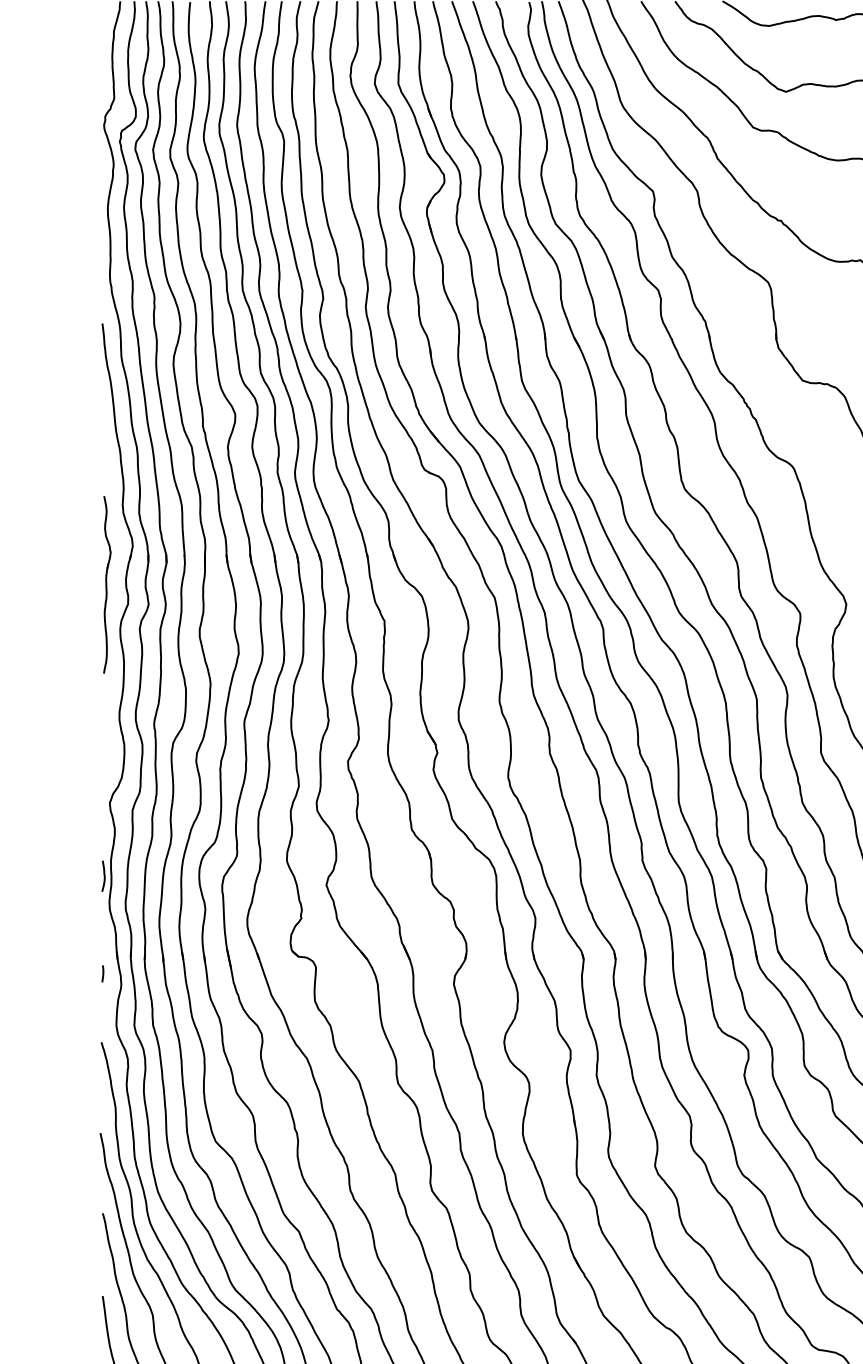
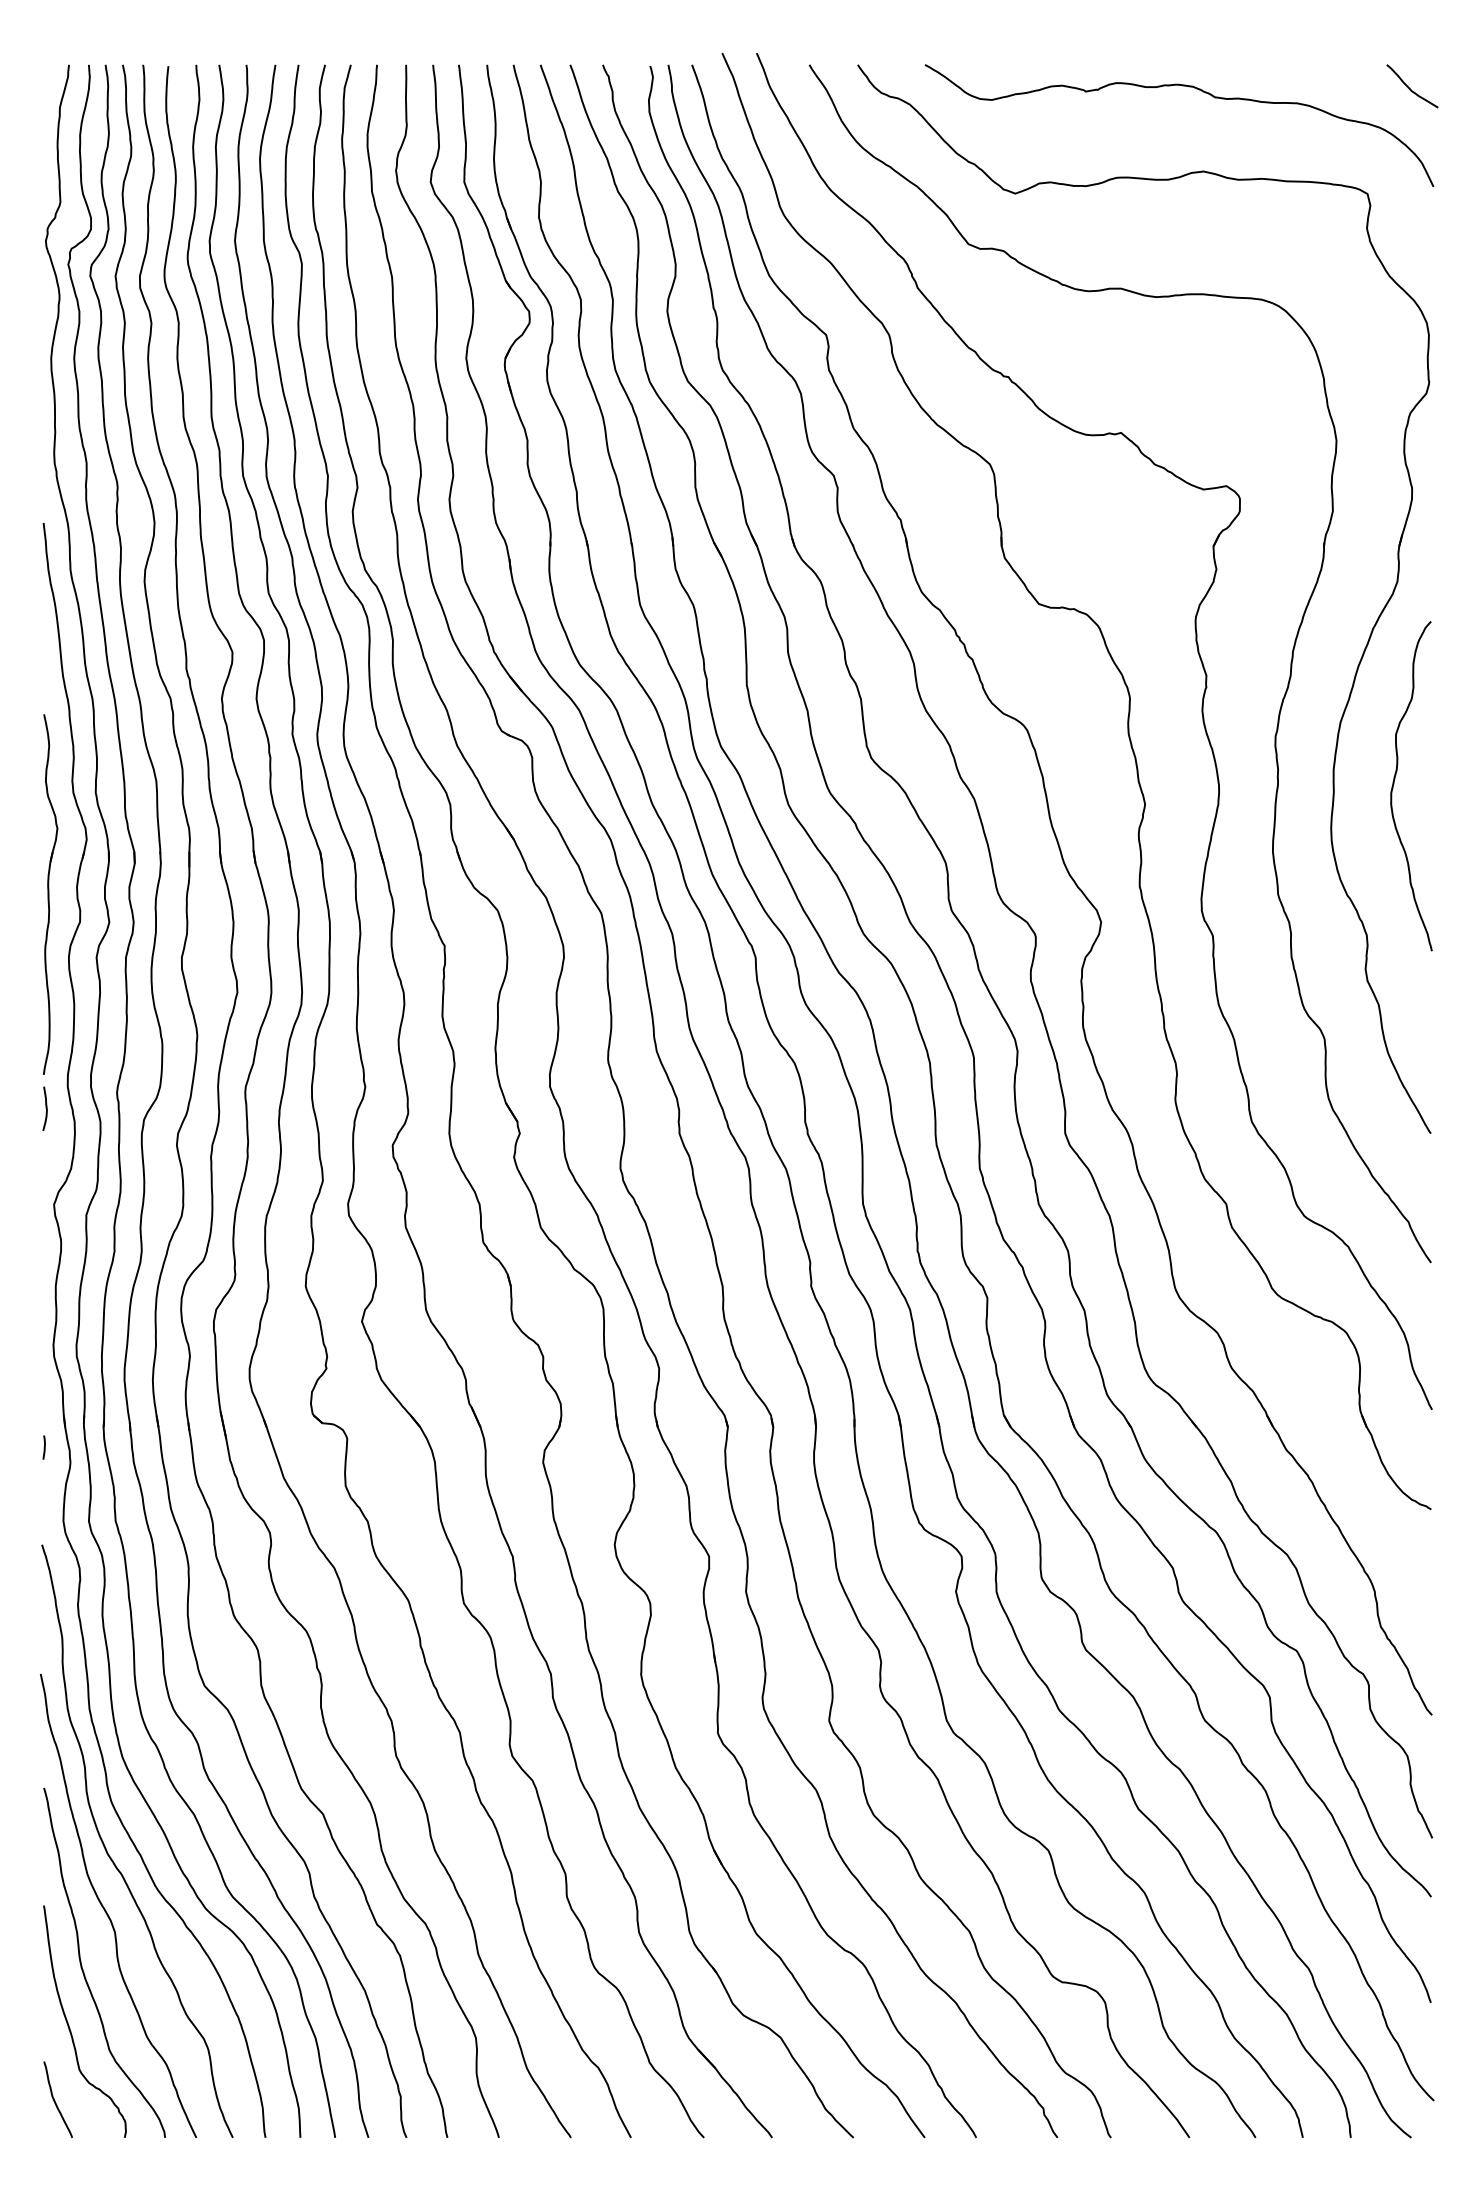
part: (107, 584) -> (50, 894), size x1.43
curve: (103, 876) -> (45, 1108), moved

